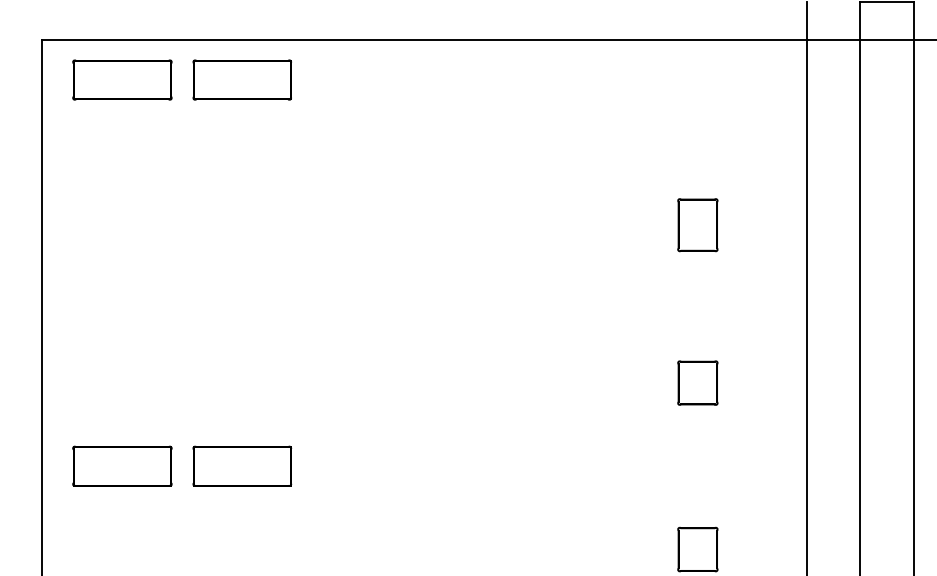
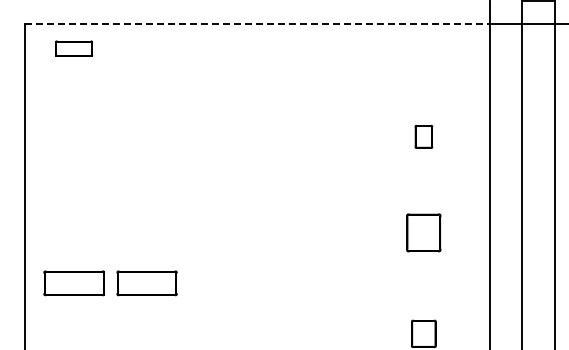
line: (424, 40) -> (257, 24), solid -> dashed
part: (121, 79) -> (73, 48), size x0.6
part: (241, 79) -> (146, 48), removed
part: (697, 224) -> (423, 136), size x0.7
part: (697, 382) -> (423, 232), size x1.4

